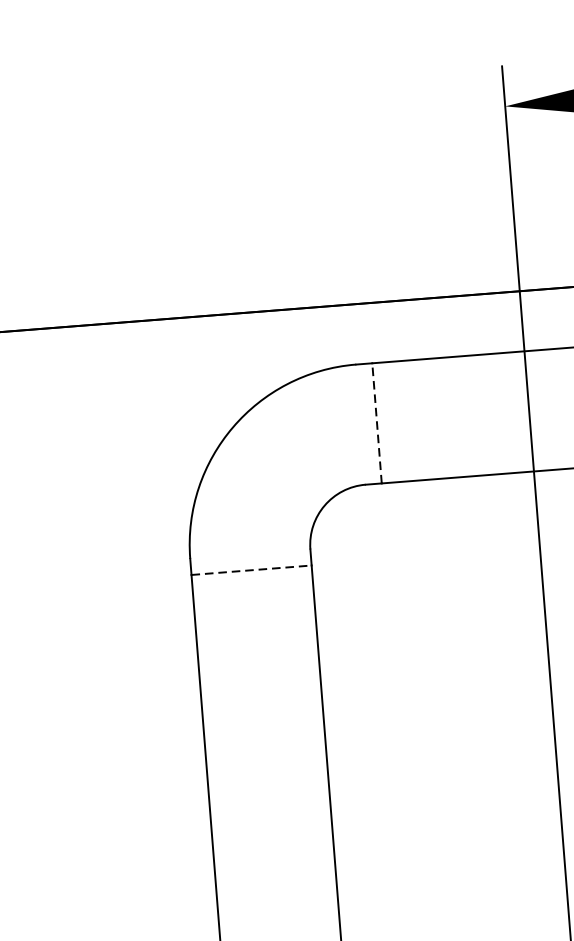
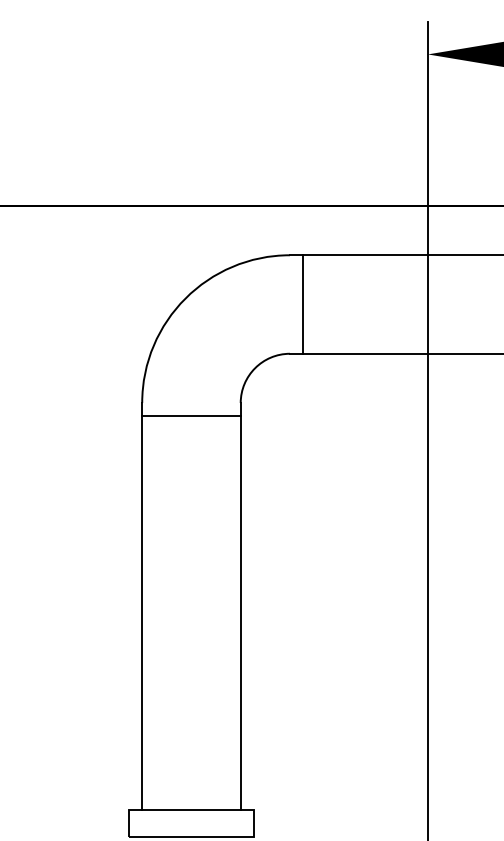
line: (377, 423) -> (303, 304), dashed -> solid
line: (251, 570) -> (191, 416), dashed -> solid

